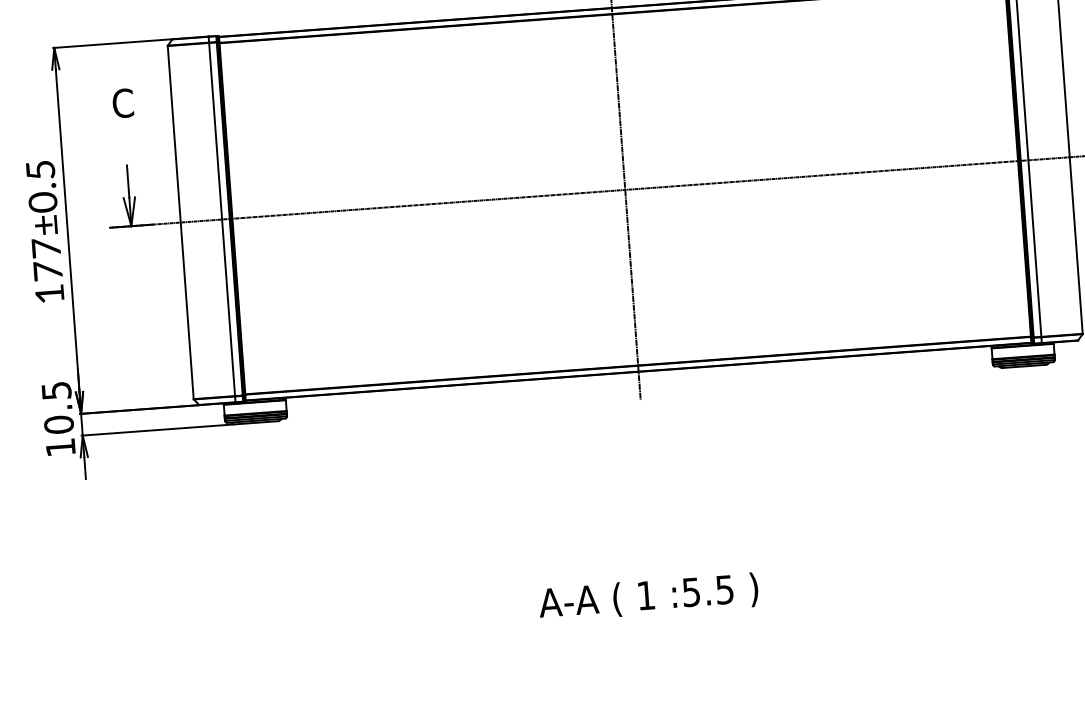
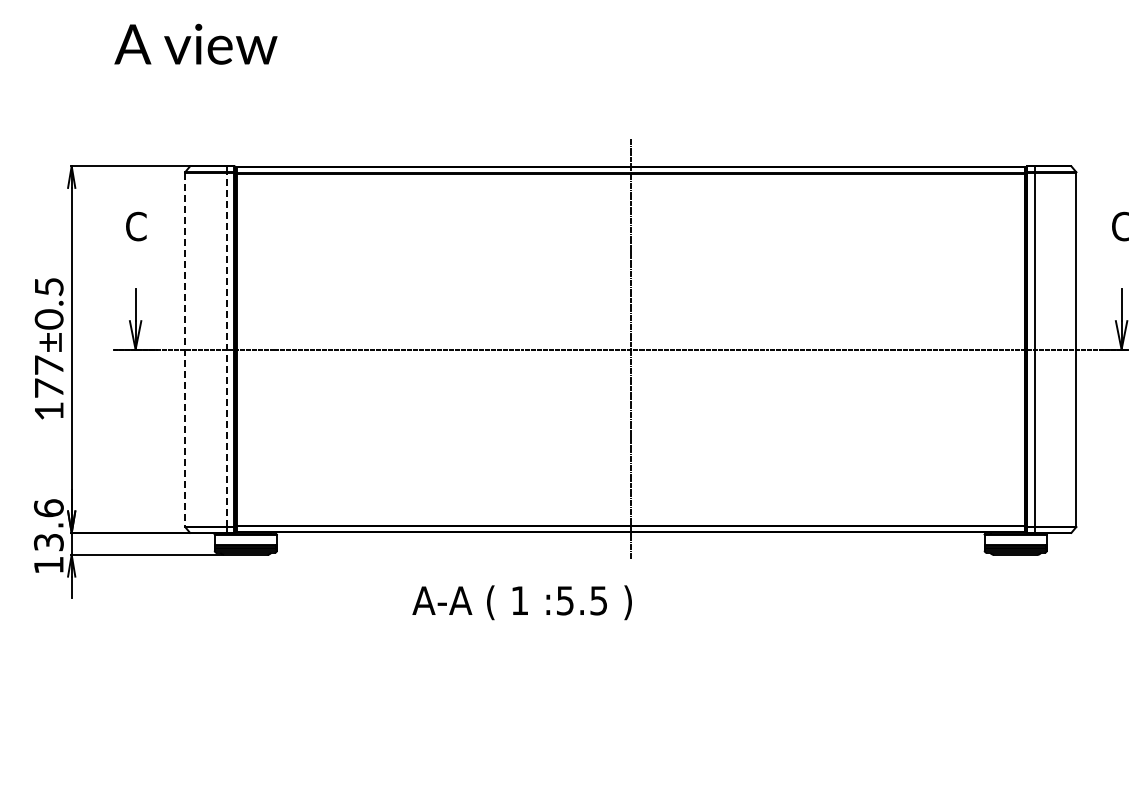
line: (222, 219) -> (226, 349), solid -> dashed
line: (181, 223) -> (185, 350), solid -> dashed
text: (57, 407) -> (48, 525), 10.5 -> 13.6
text: (647, 597) -> (521, 602), moved

